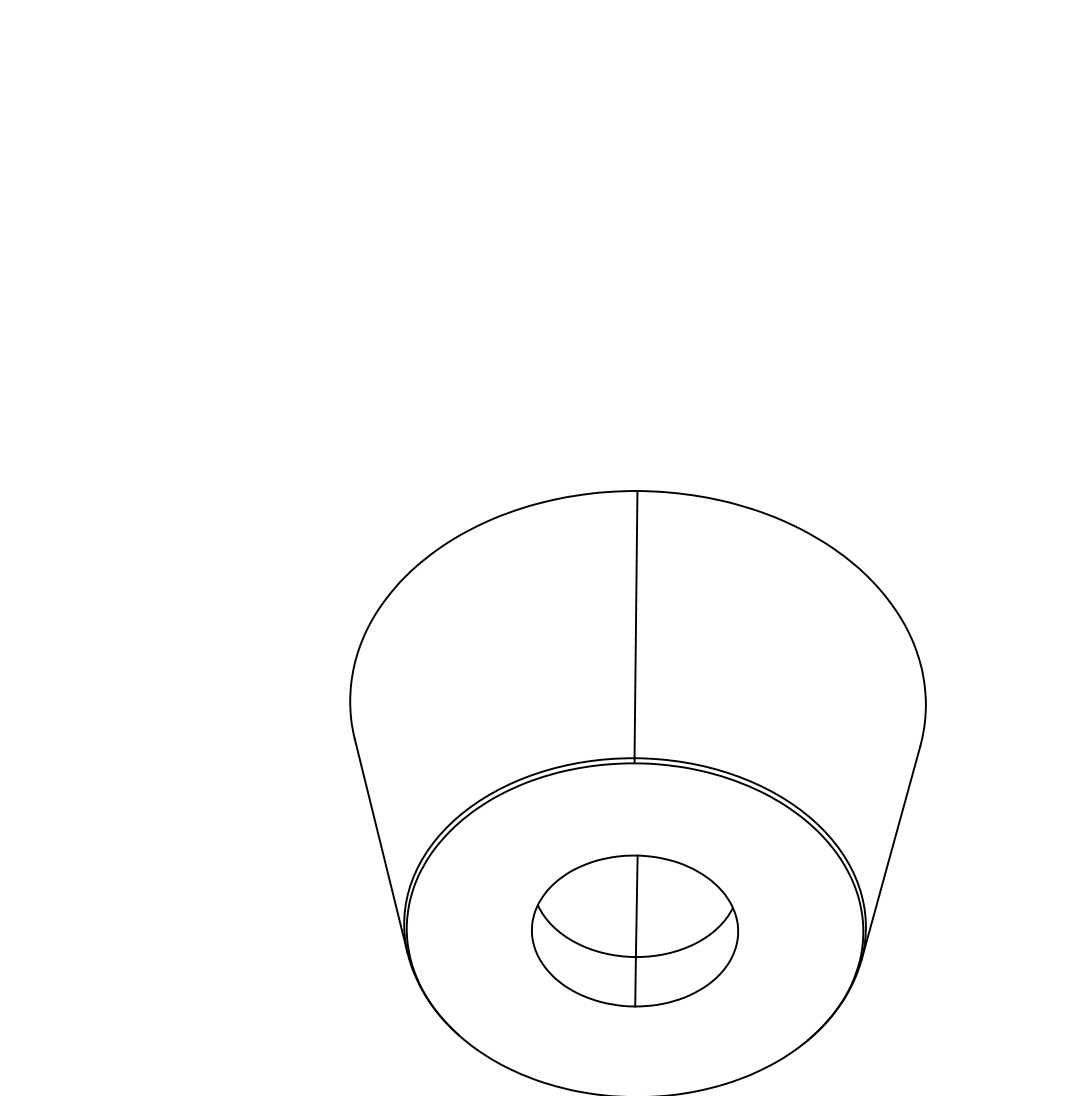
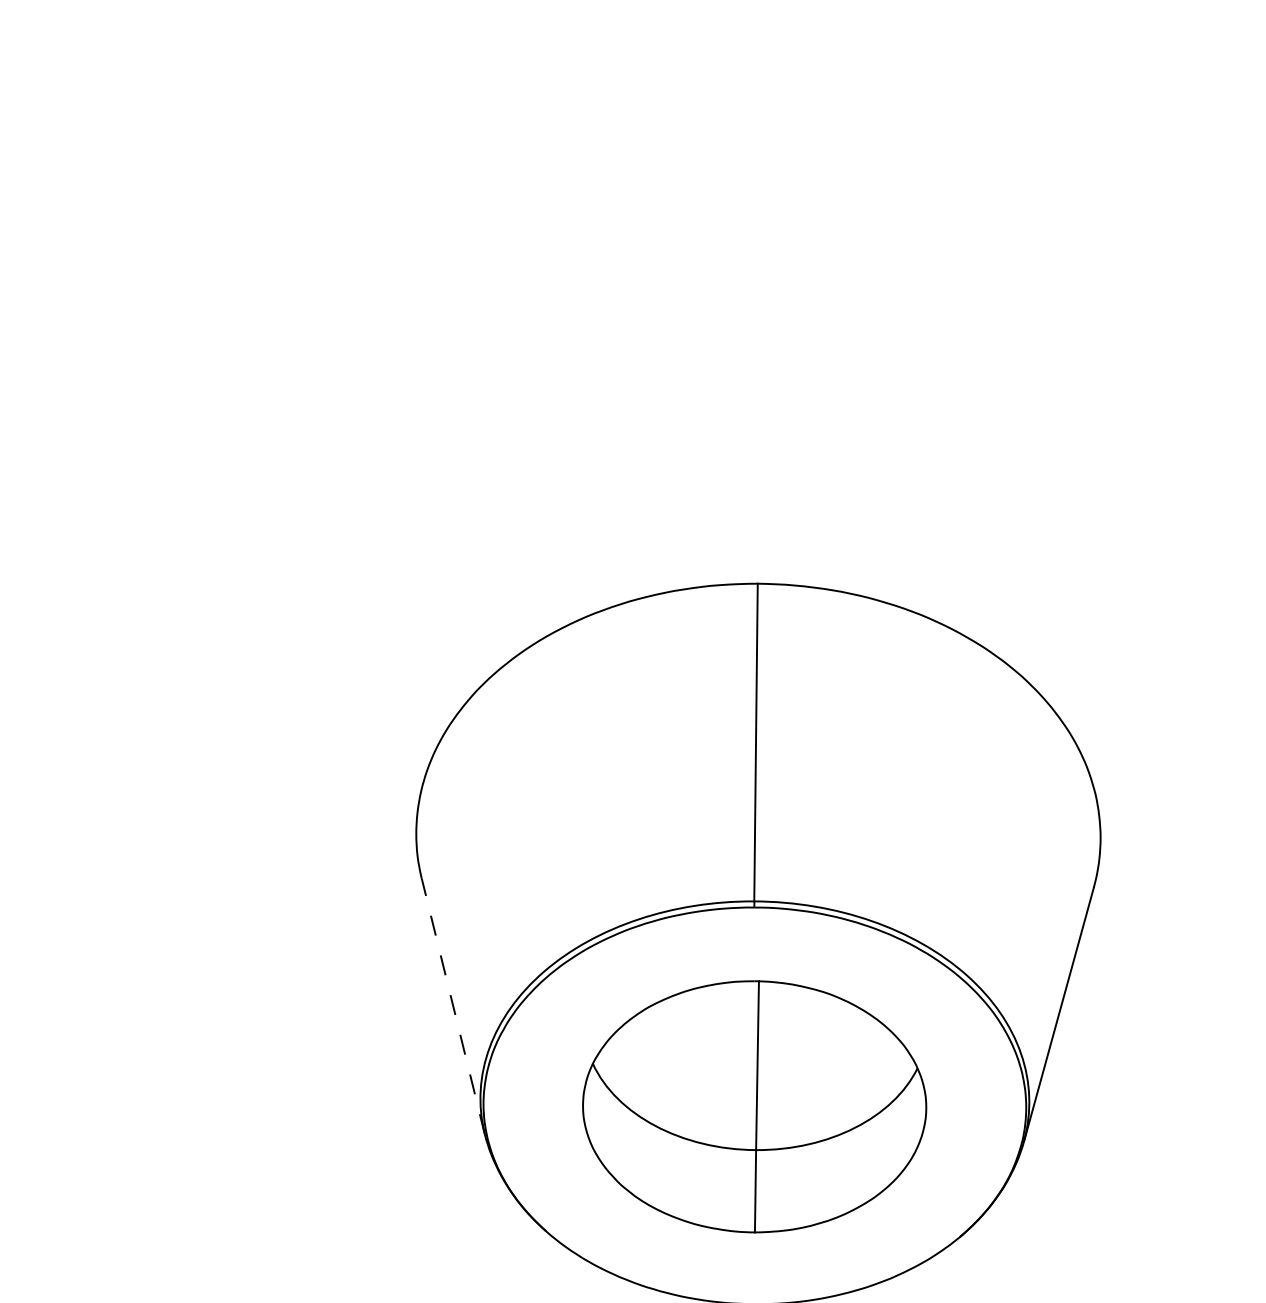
line: (381, 846) -> (453, 1006), solid -> dashed
part: (635, 930) -> (755, 1106), size x1.4

